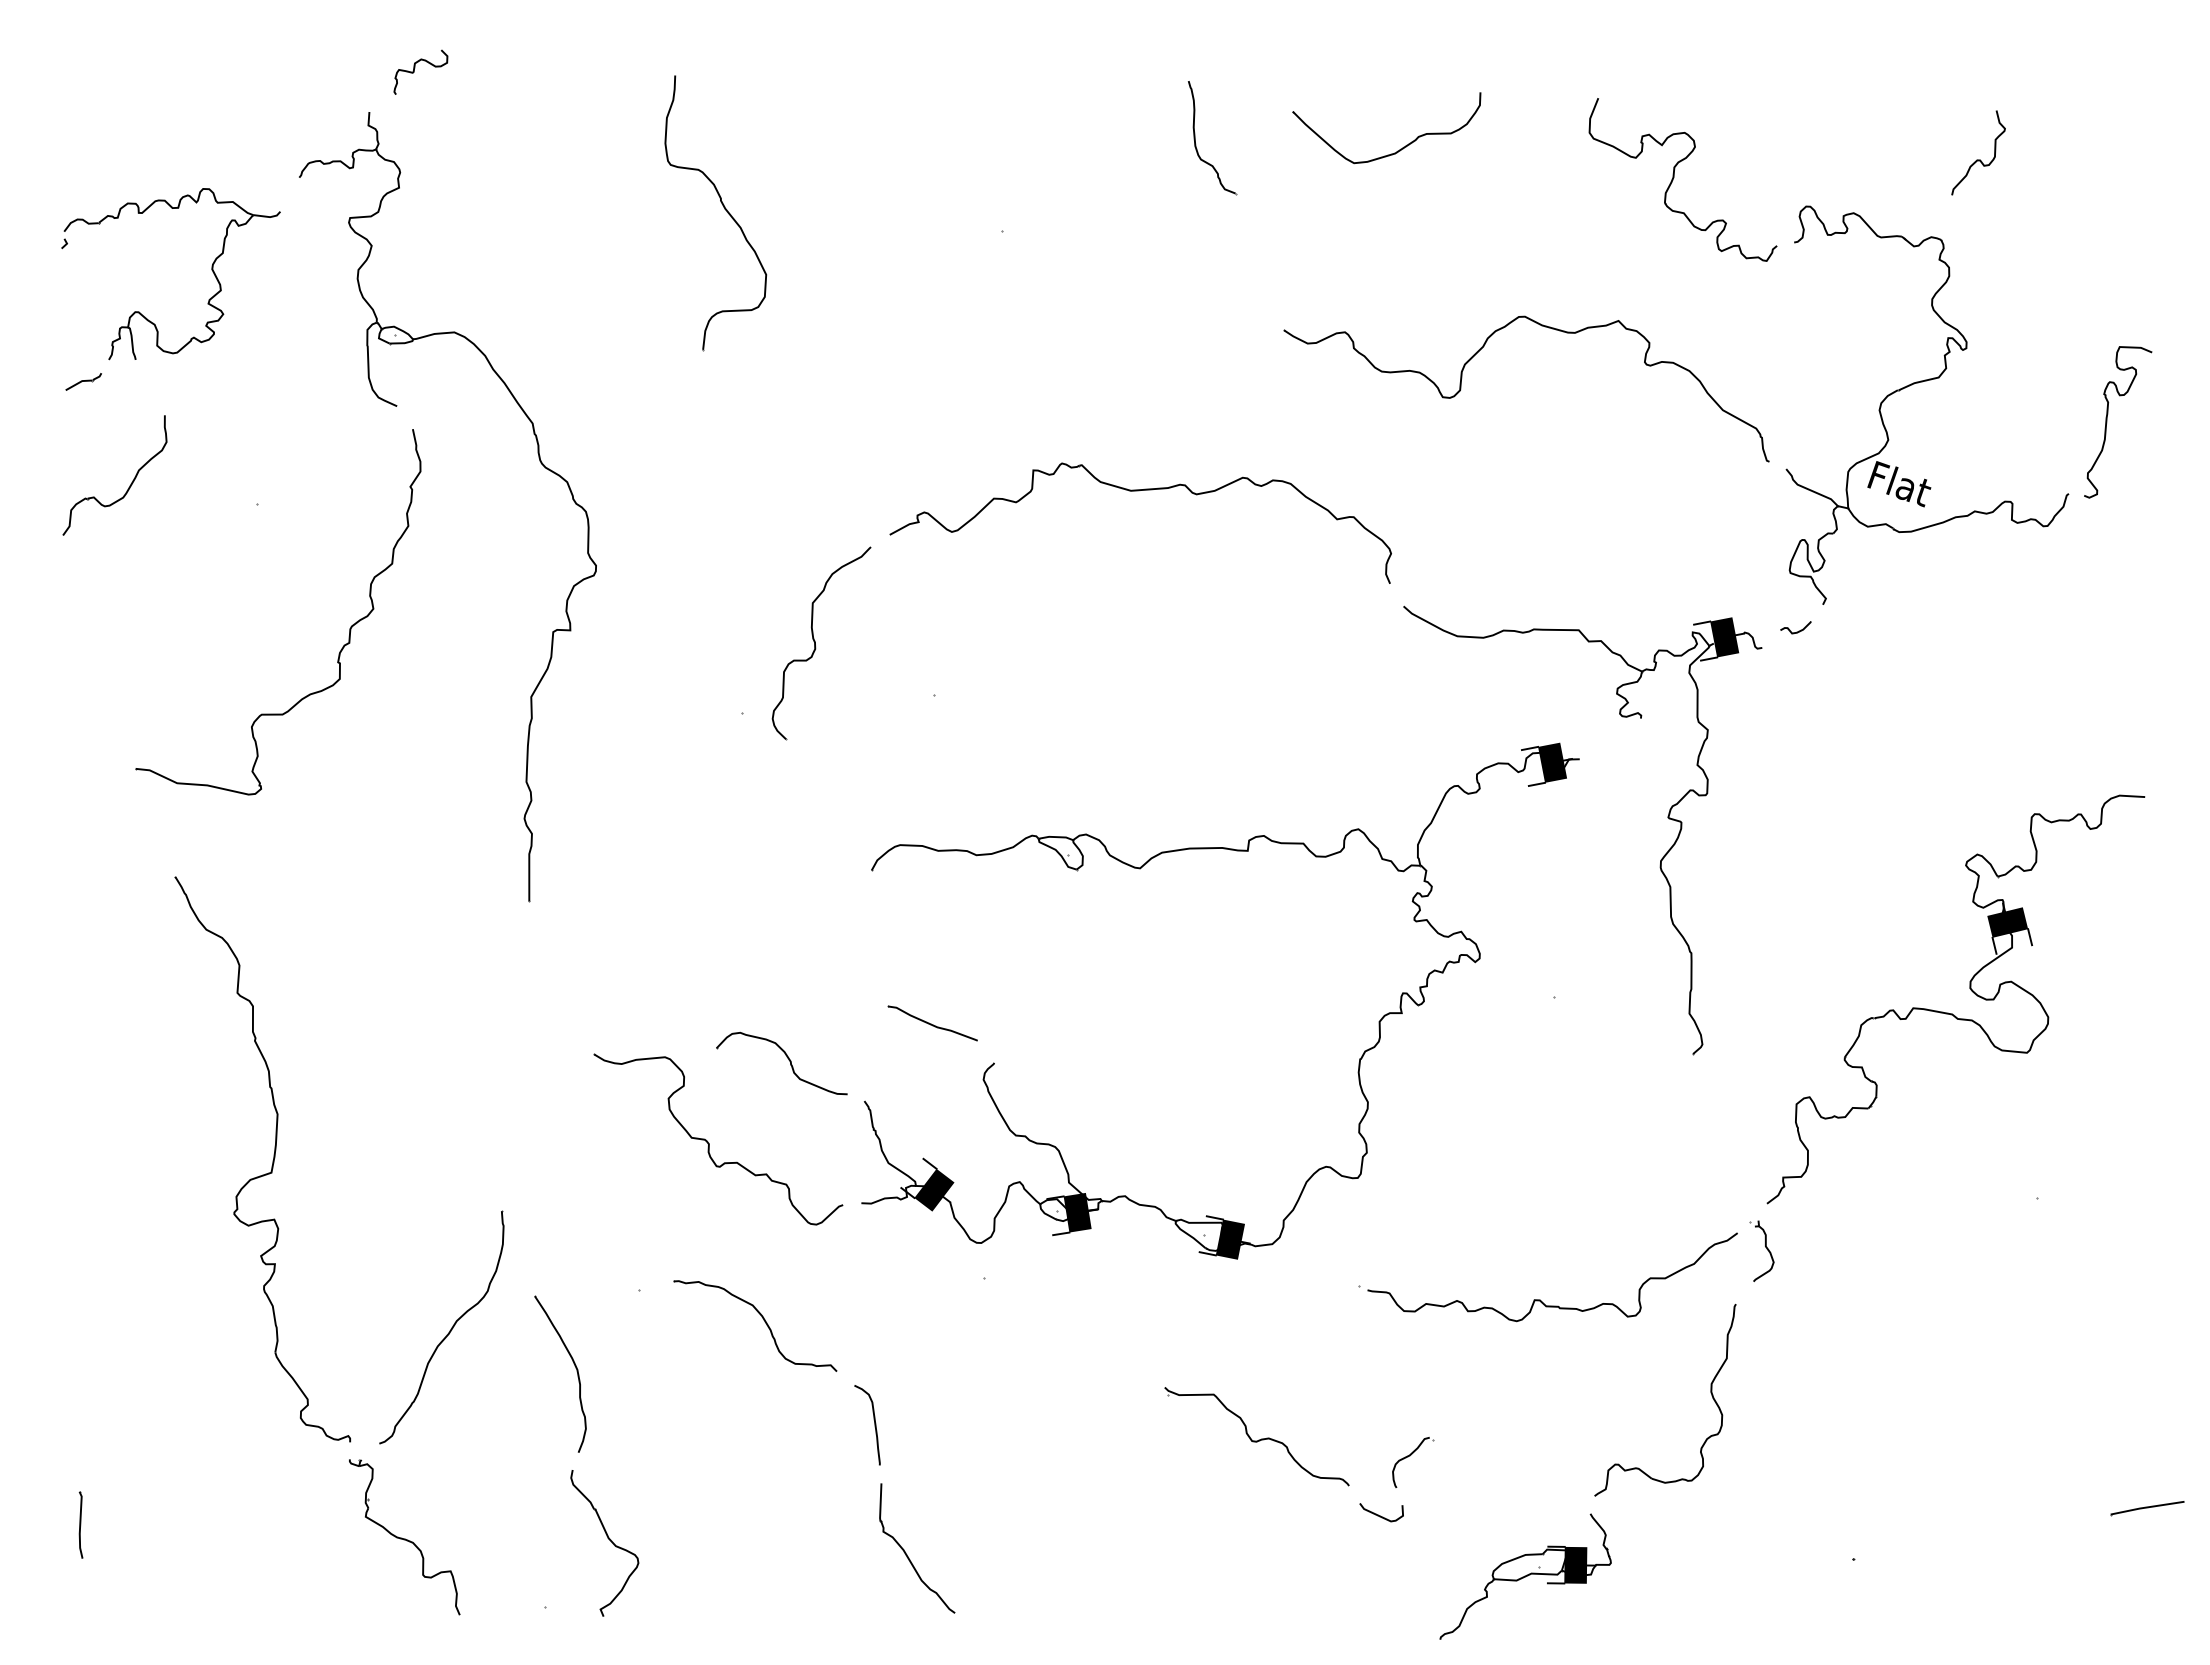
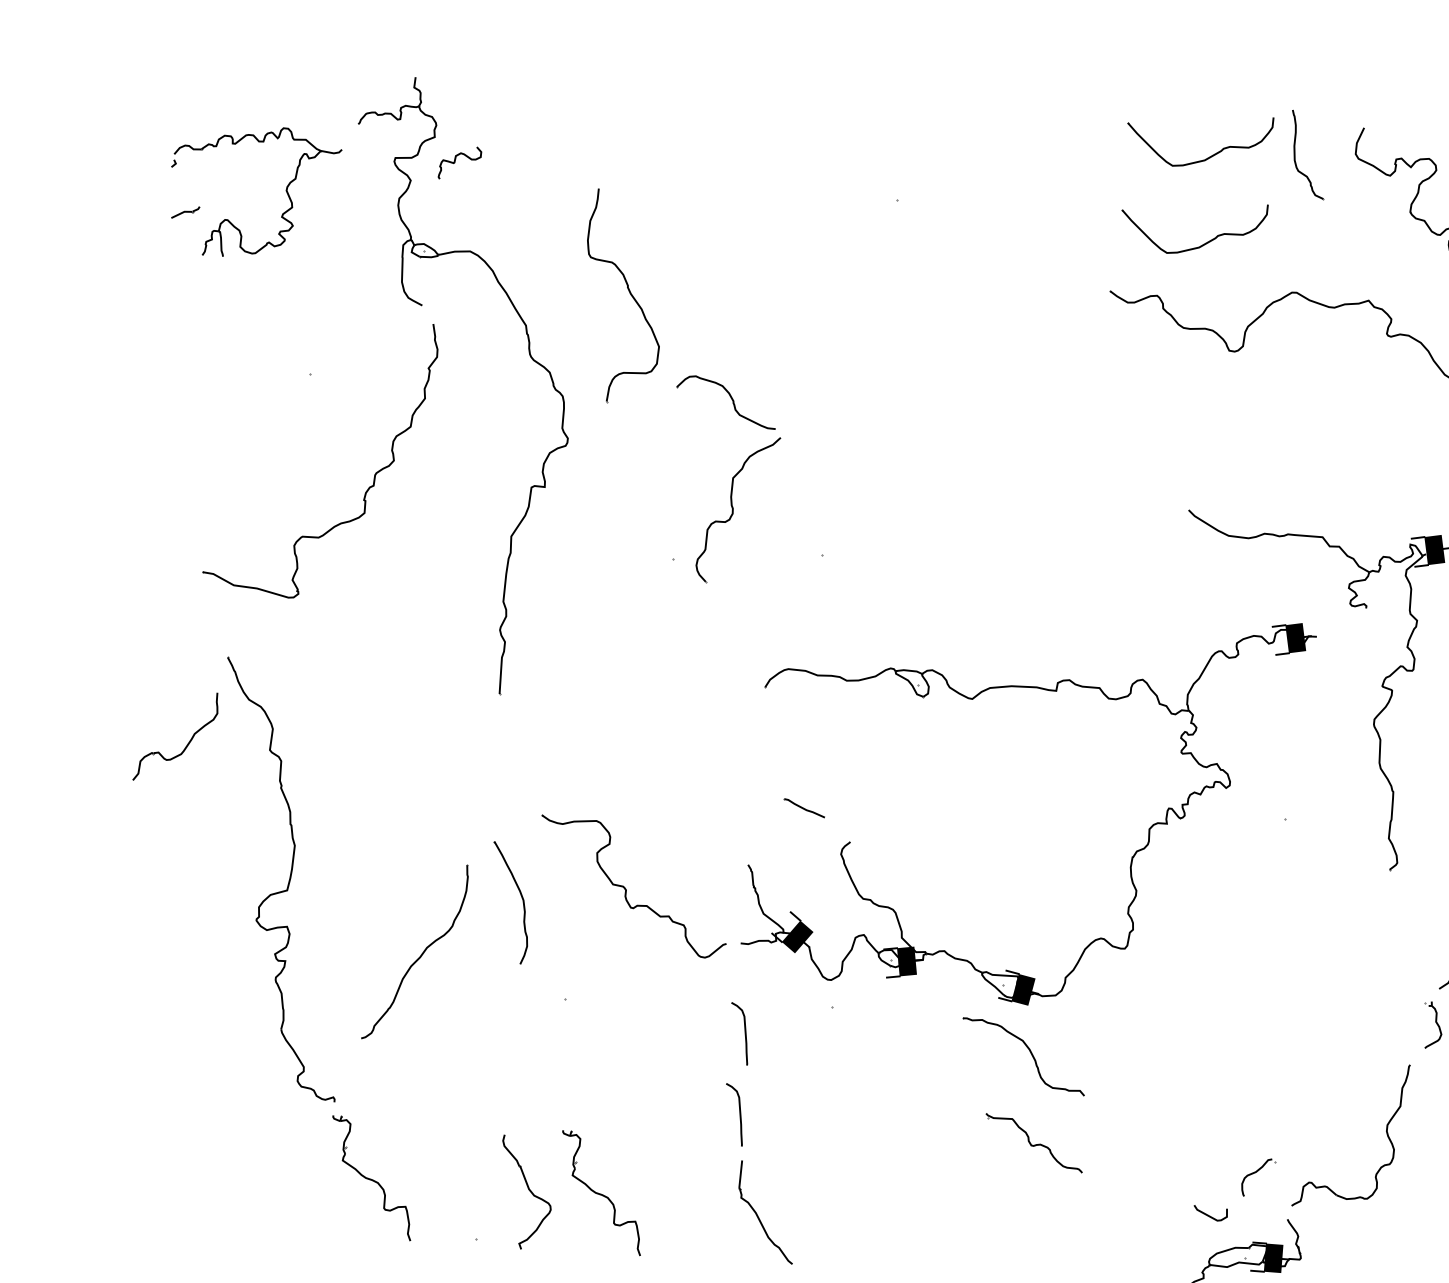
curve: (415, 68) -> (456, 159), moved
part: (1195, 138) -> (1295, 154), moved
part: (724, 209) -> (630, 294), moved
part: (1400, 261) -> (1203, 243), added
part: (83, 381) -> (185, 212), moved
part: (129, 485) -> (186, 745), moved
part: (1139, 491) -> (990, 408), removed
part: (932, 1023) -> (804, 808), size x0.6
part: (788, 1060) -> (731, 400), moved
part: (1540, 1299) -> (1259, 1051), removed
part: (763, 1320) -> (1030, 1052), moved
curve: (874, 1320) -> (744, 1034), added
part: (447, 1333) -> (419, 956), moved
part: (574, 1366) -> (521, 897), moved
part: (1256, 1436) -> (1033, 1143), size x0.7
part: (1410, 1456) -> (1256, 1172), moved
curve: (1380, 1515) -> (1209, 1215), moved
part: (80, 1524) -> (122, 1152), removed
part: (702, 1537) -> (601, 1193), added

